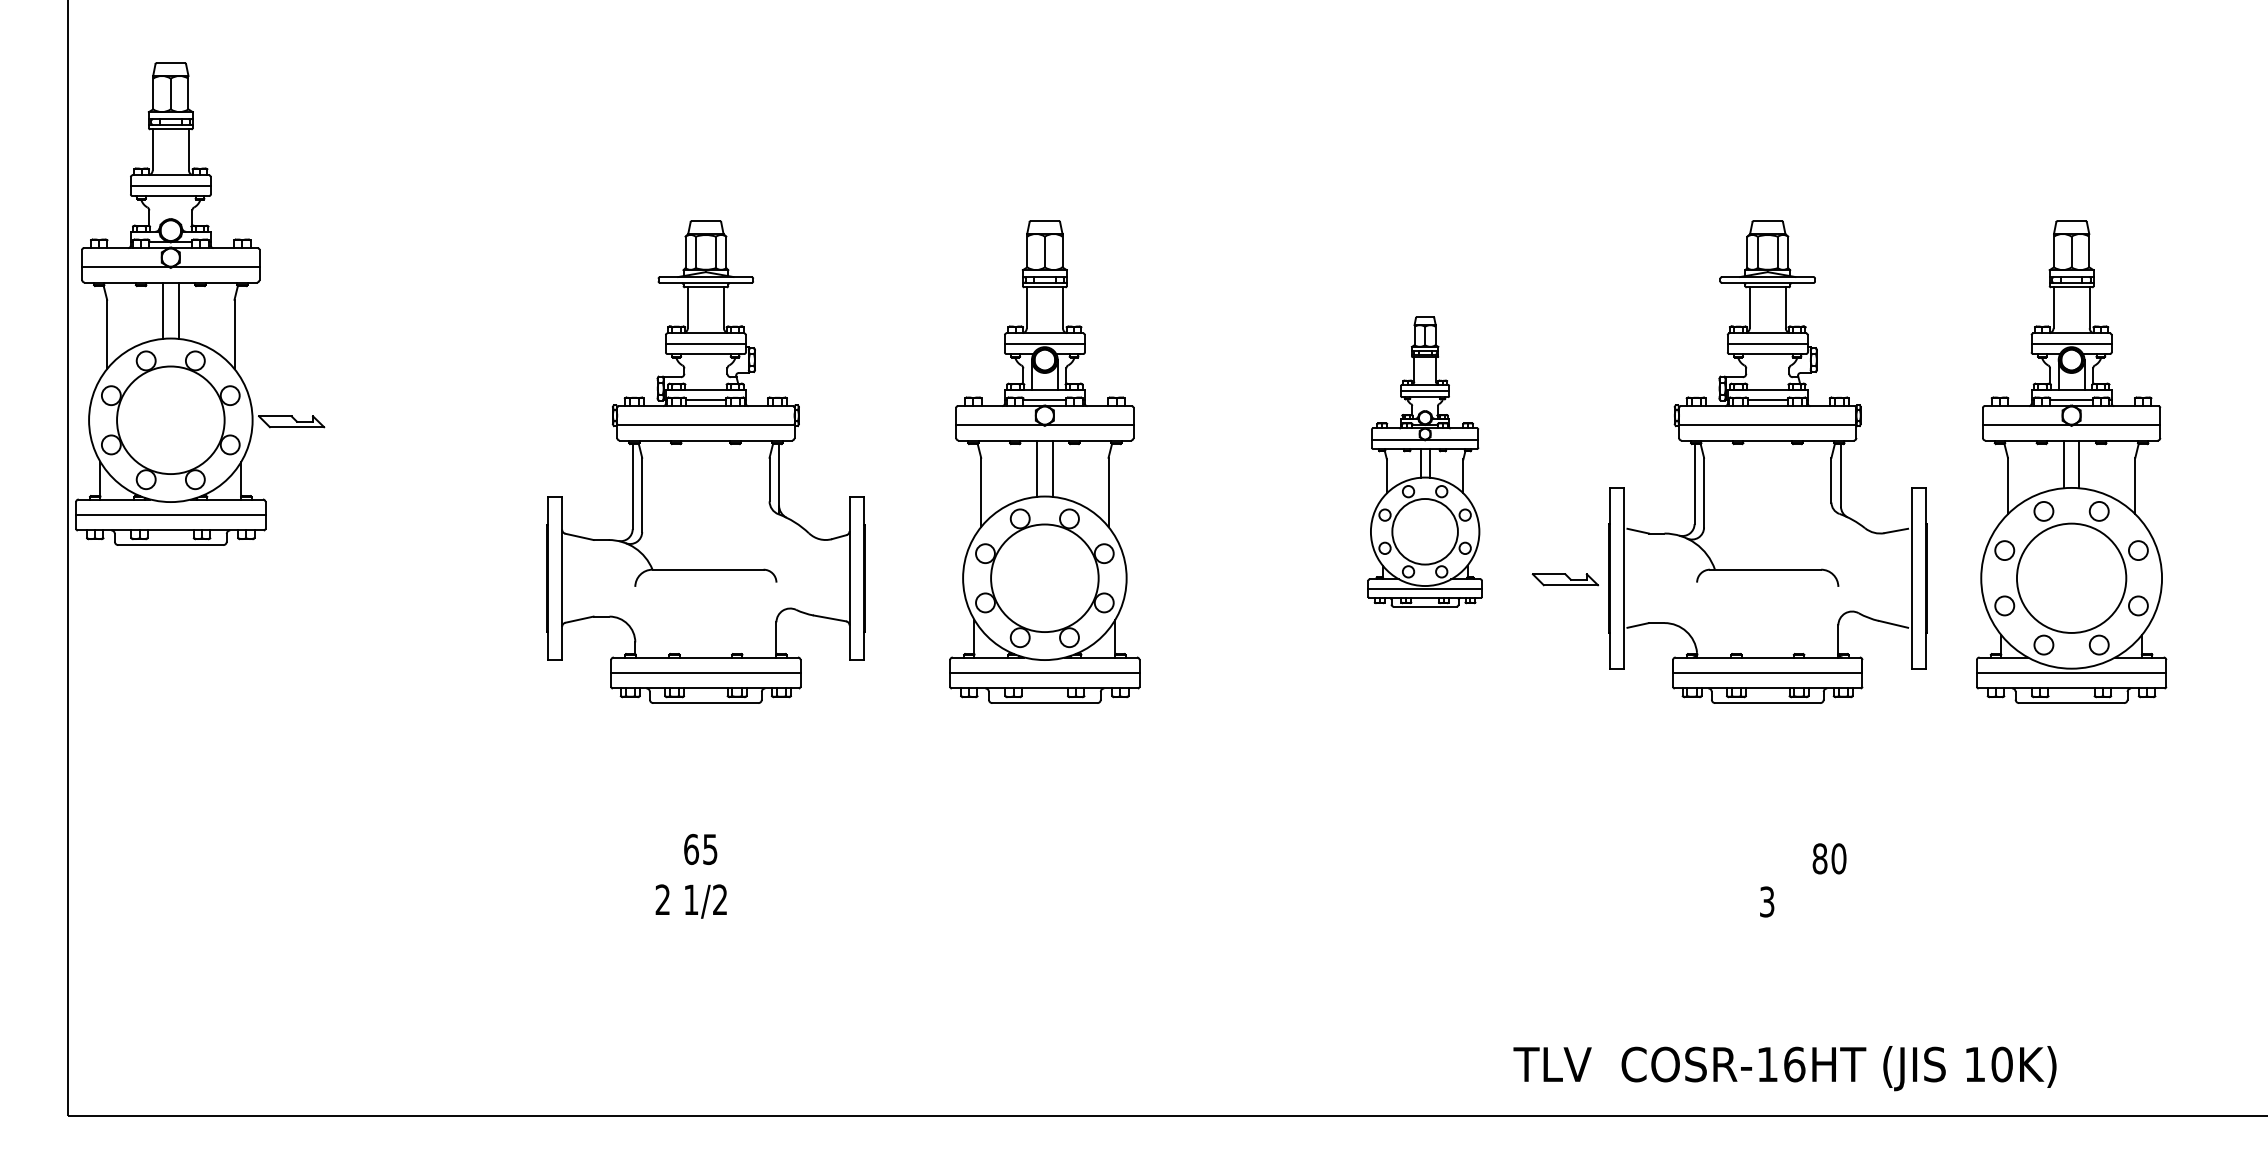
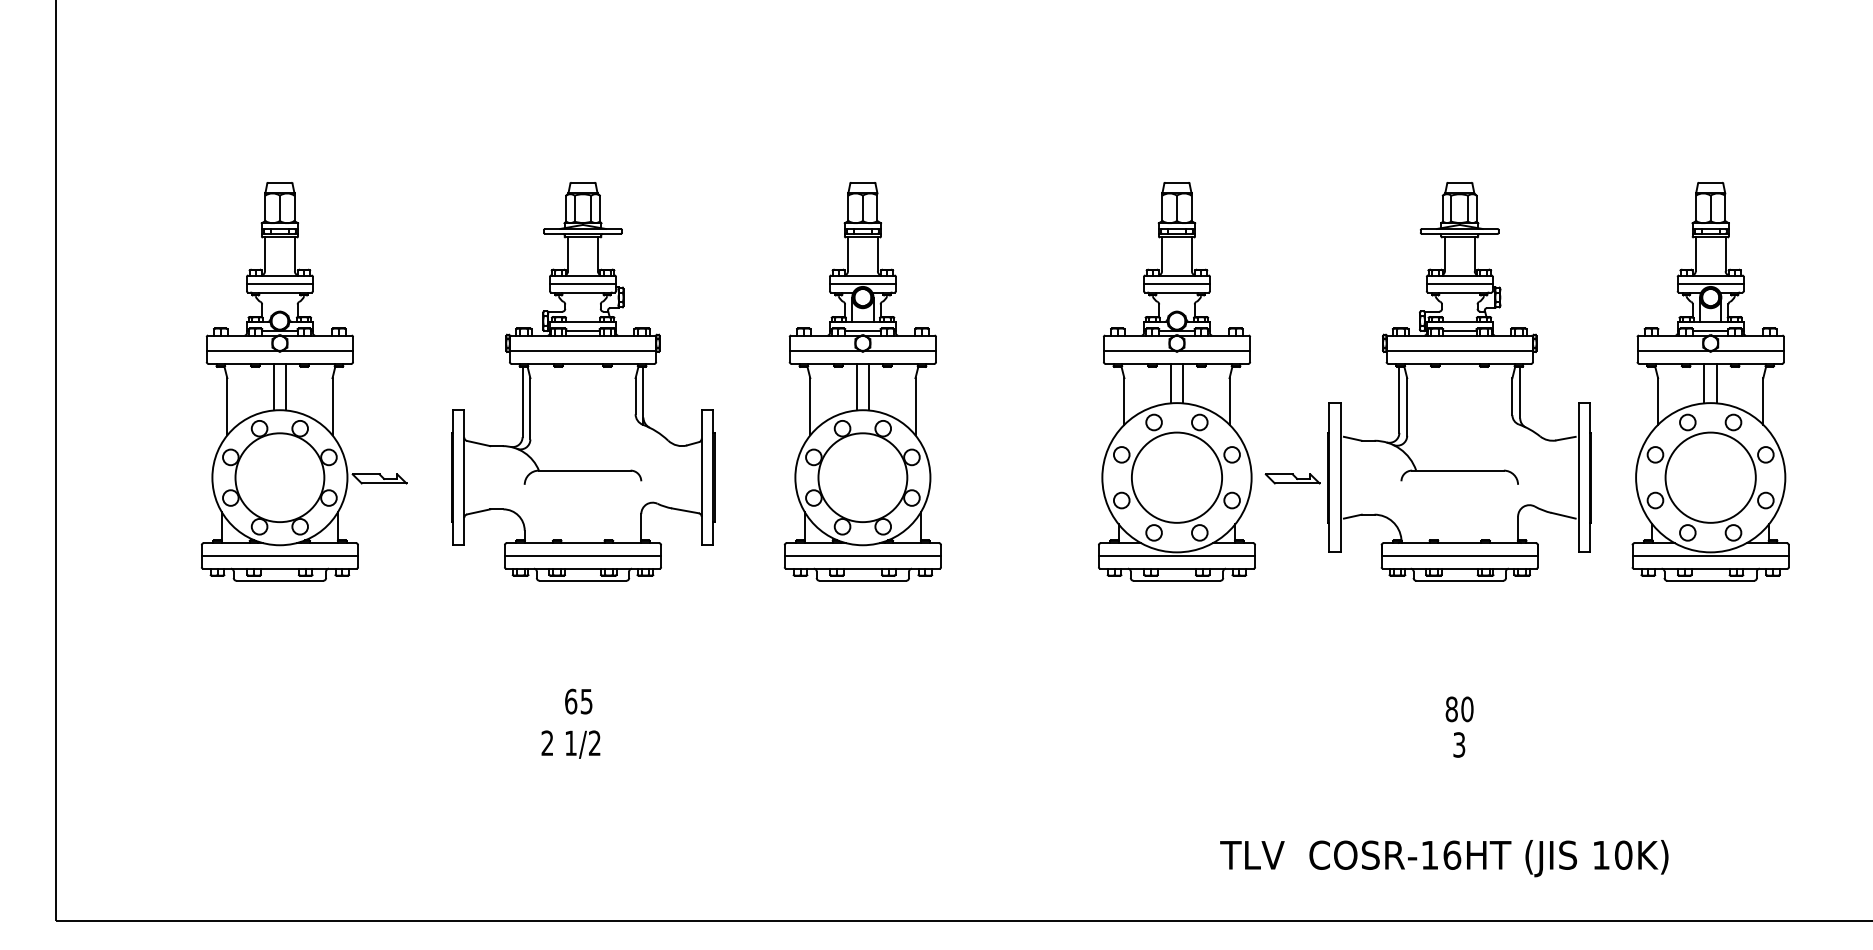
part: (200, 303) -> (304, 381), moved
part: (1424, 461) -> (1176, 381), size x1.67
text: (1829, 858) -> (1459, 709), moved
text: (1784, 1068) -> (1443, 858), moved

